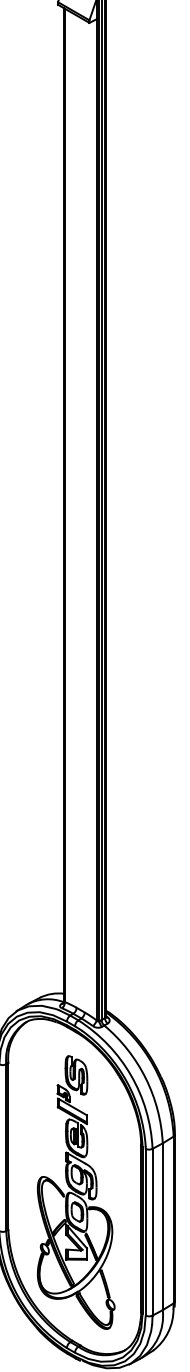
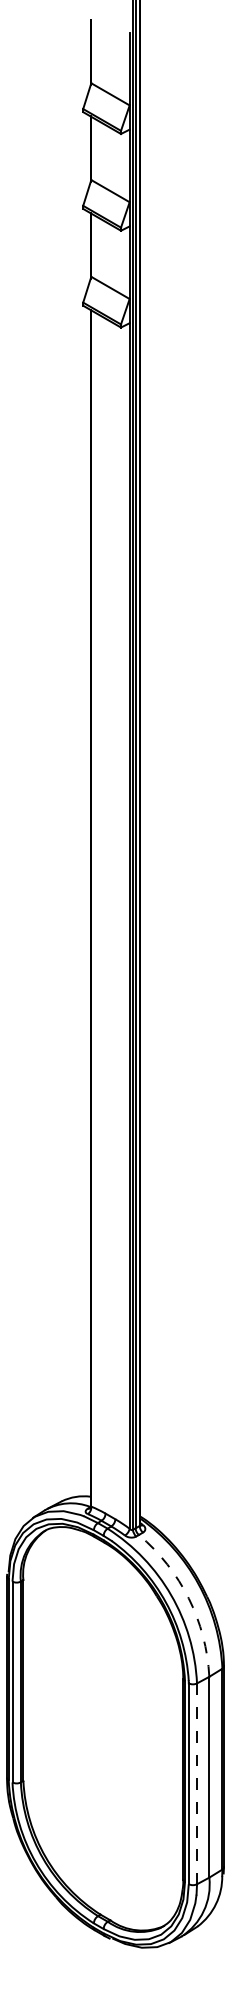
arc: (145, 1078) -> (188, 1598), solid -> dashed
part: (76, 1192) -> (105, 1735), removed
line: (152, 1232) -> (197, 1784), solid -> dashed

